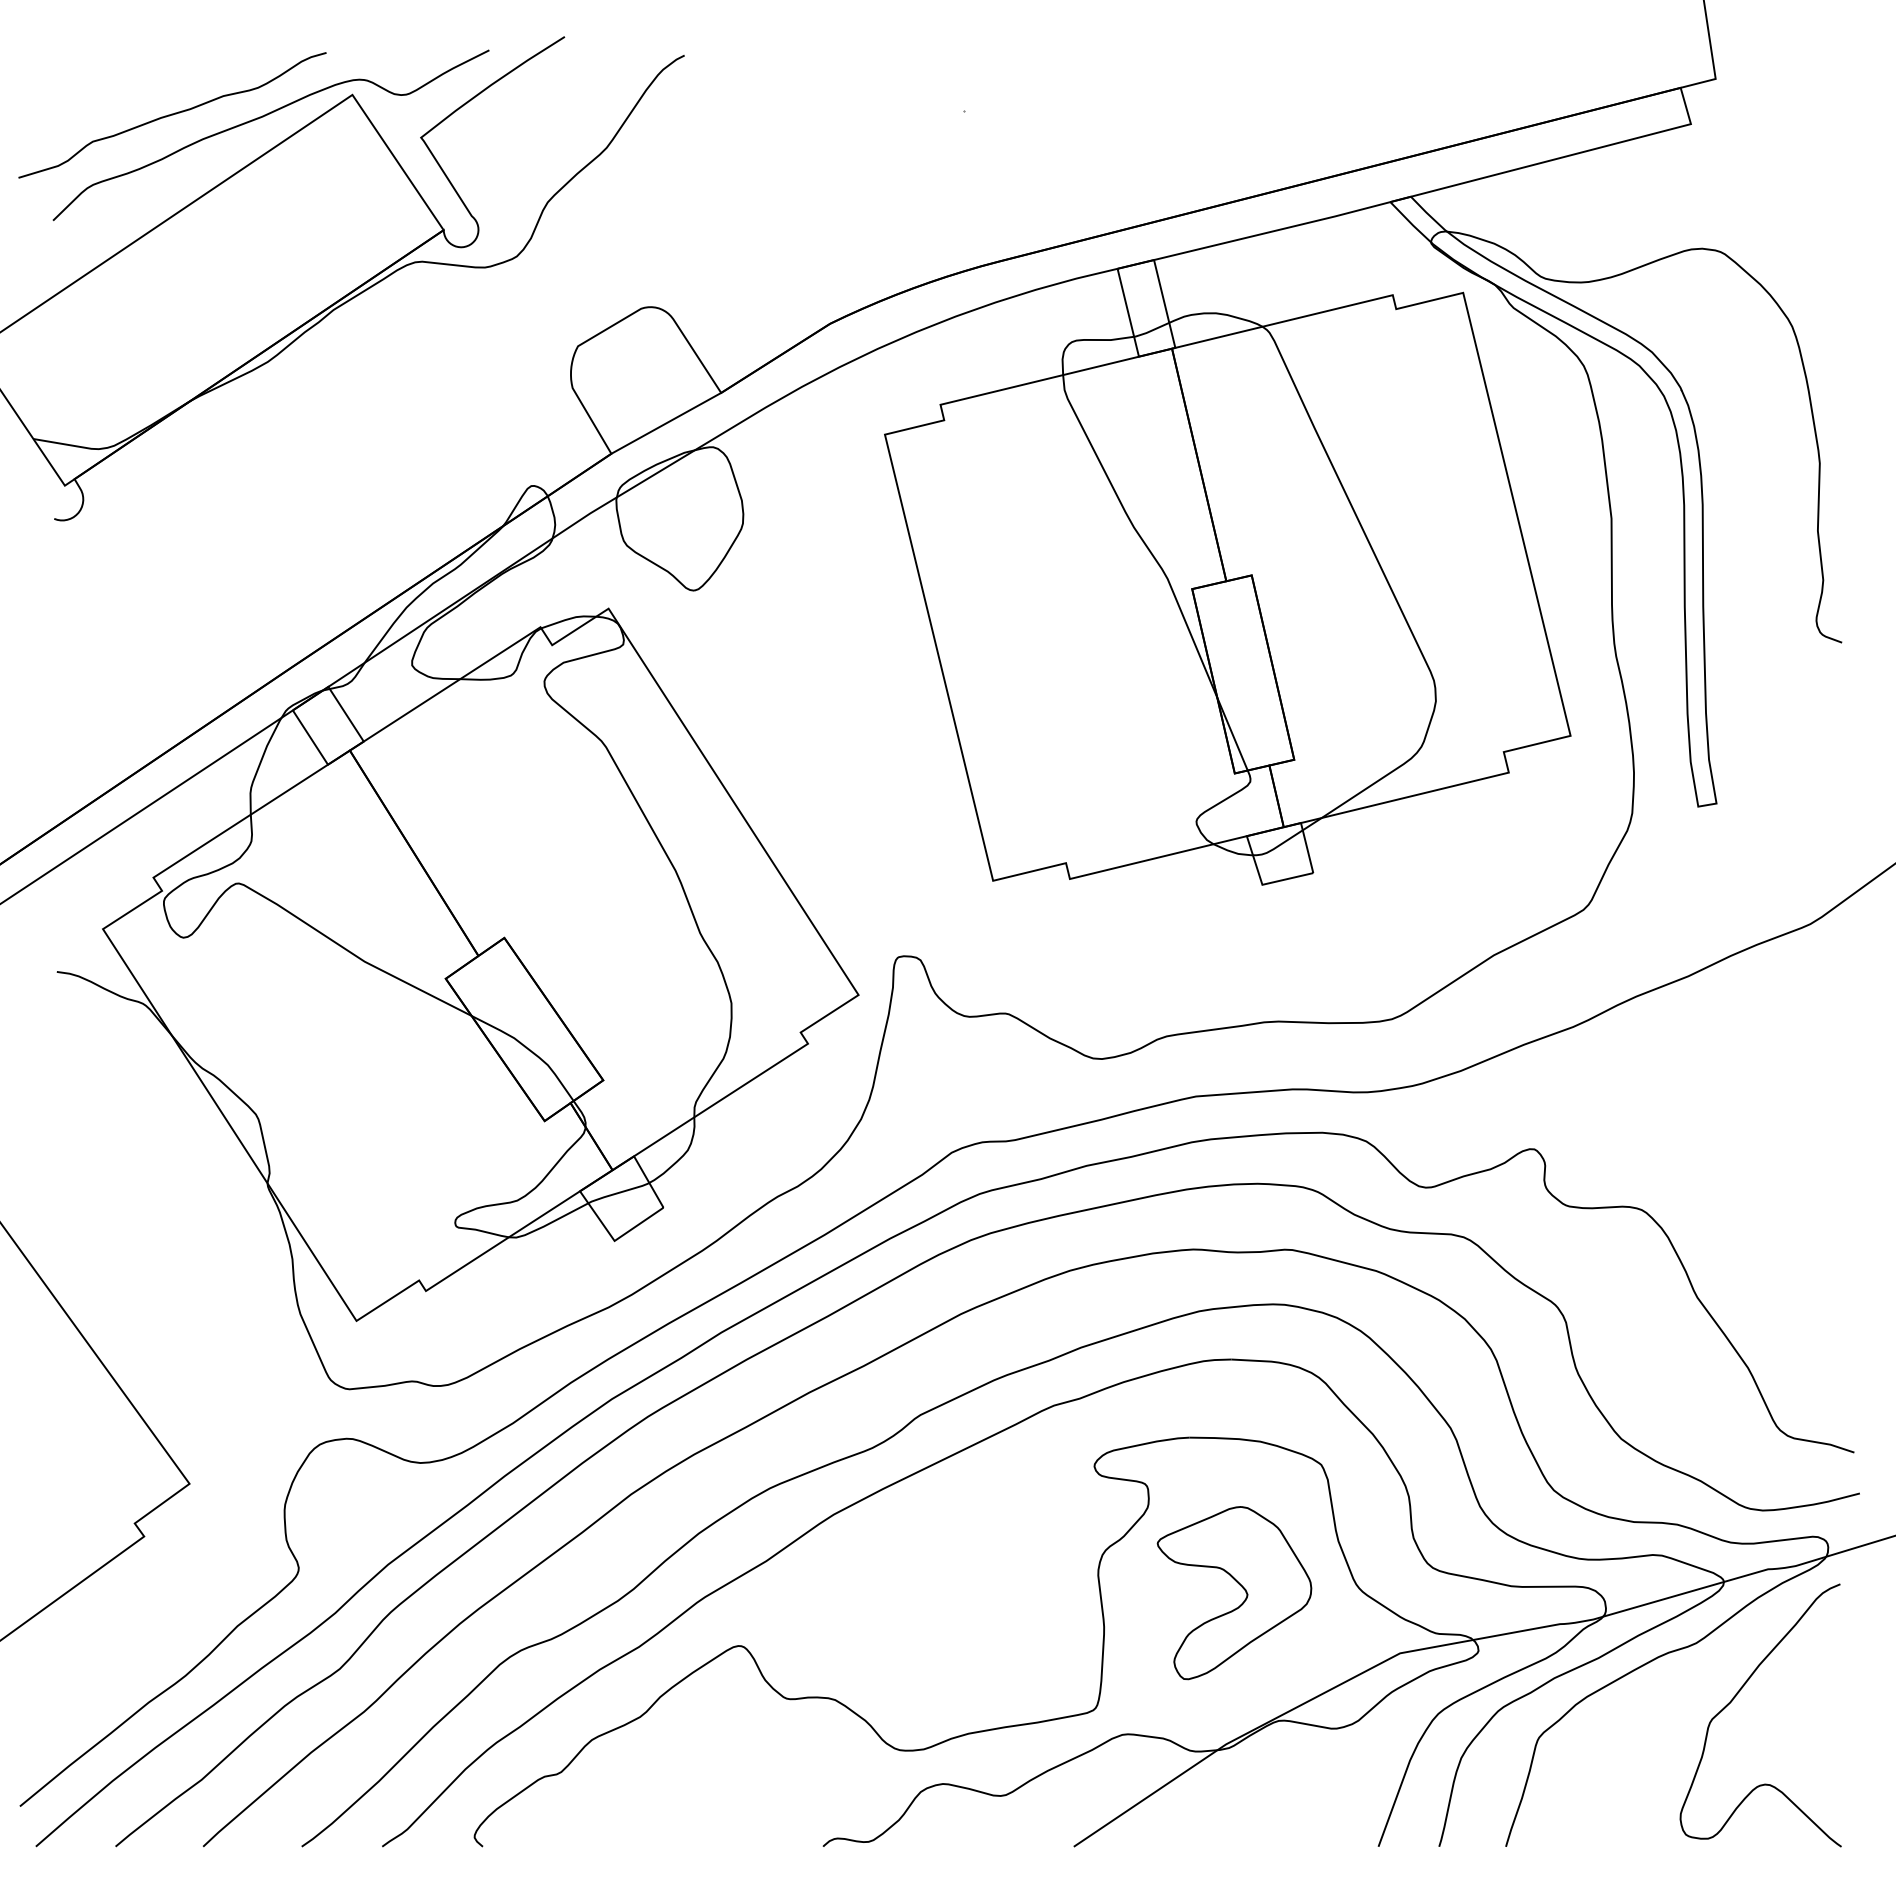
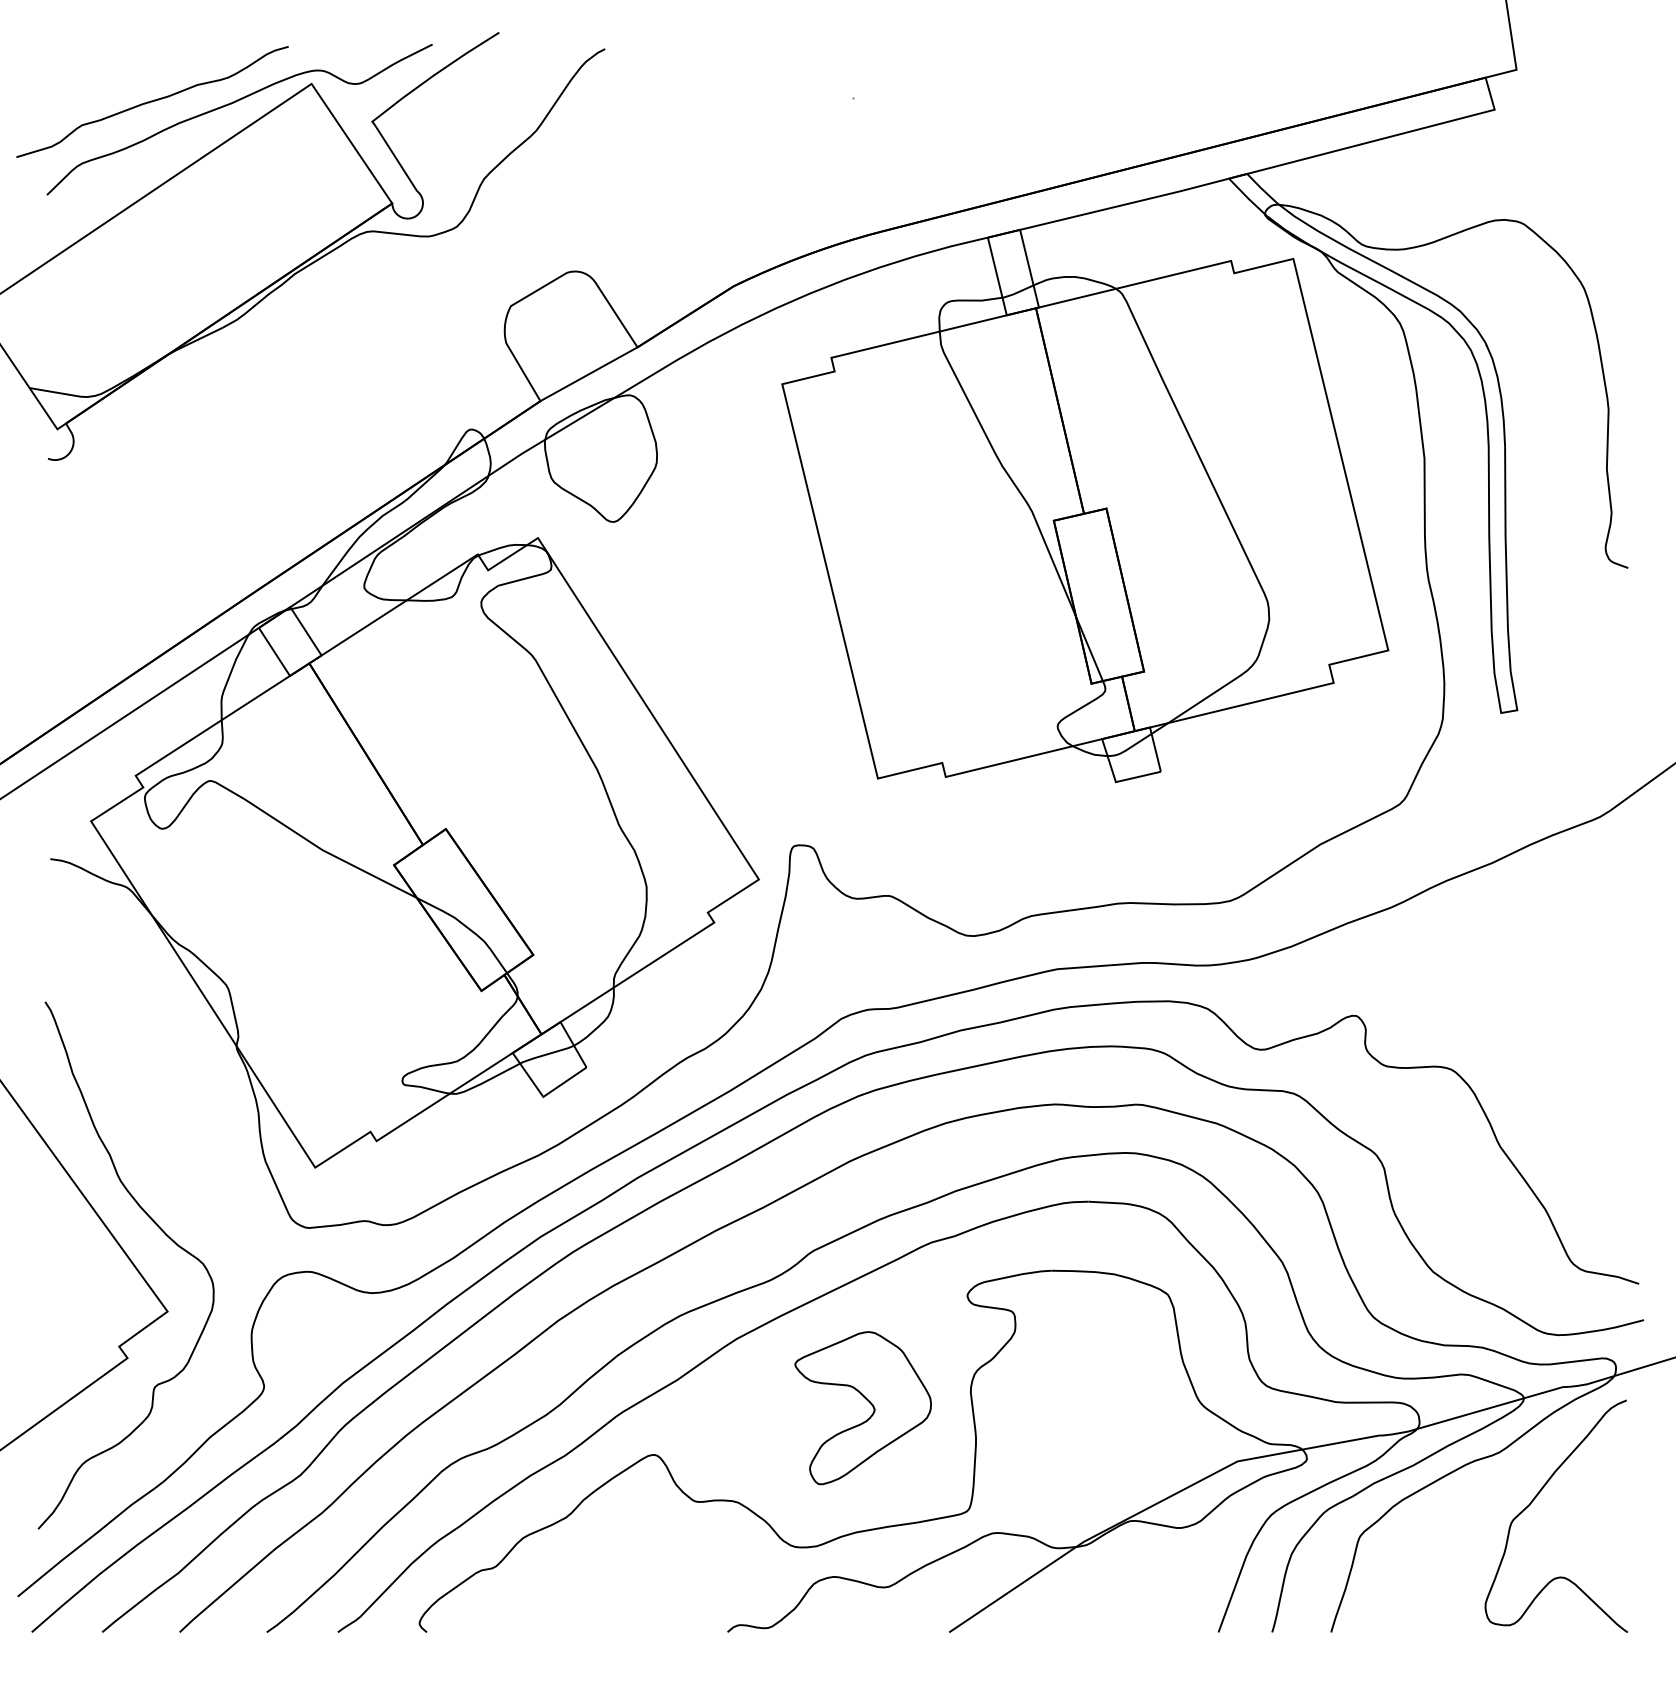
curve: (181, 1391) -> (160, 1229), added
part: (1240, 1586) -> (868, 1402), moved

